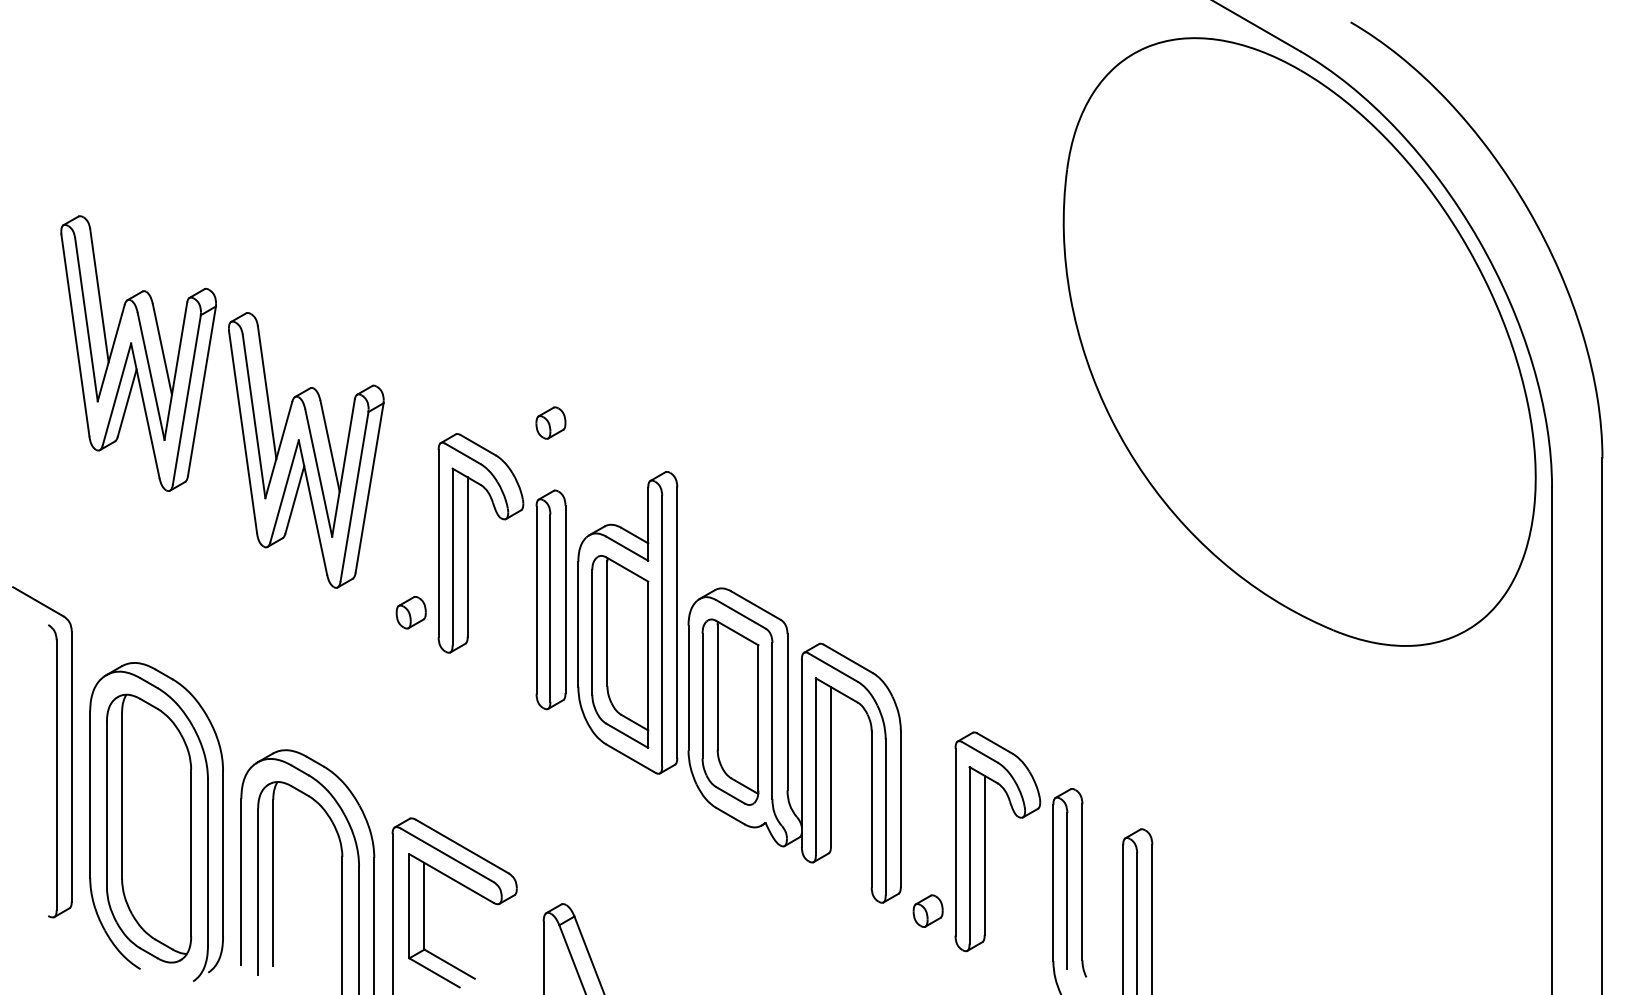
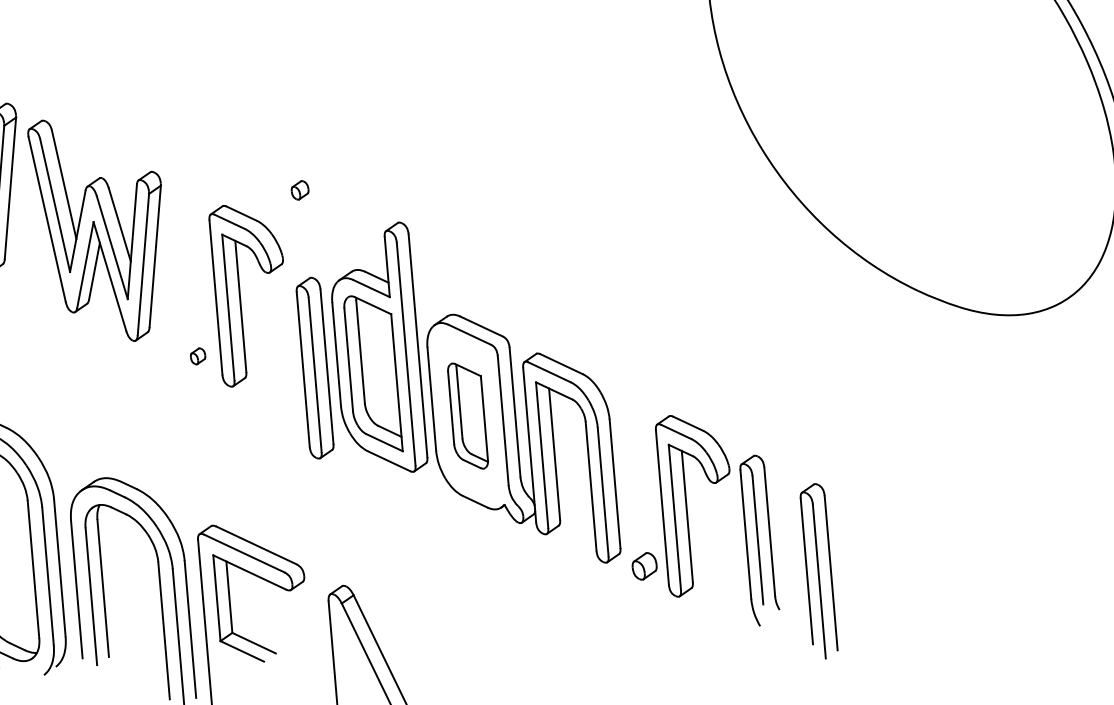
part: (550, 422) -> (299, 189), size x0.7
part: (550, 599) -> (314, 367), moved
part: (410, 612) -> (197, 356), size x0.6
part: (730, 711) -> (467, 415), size x0.7

